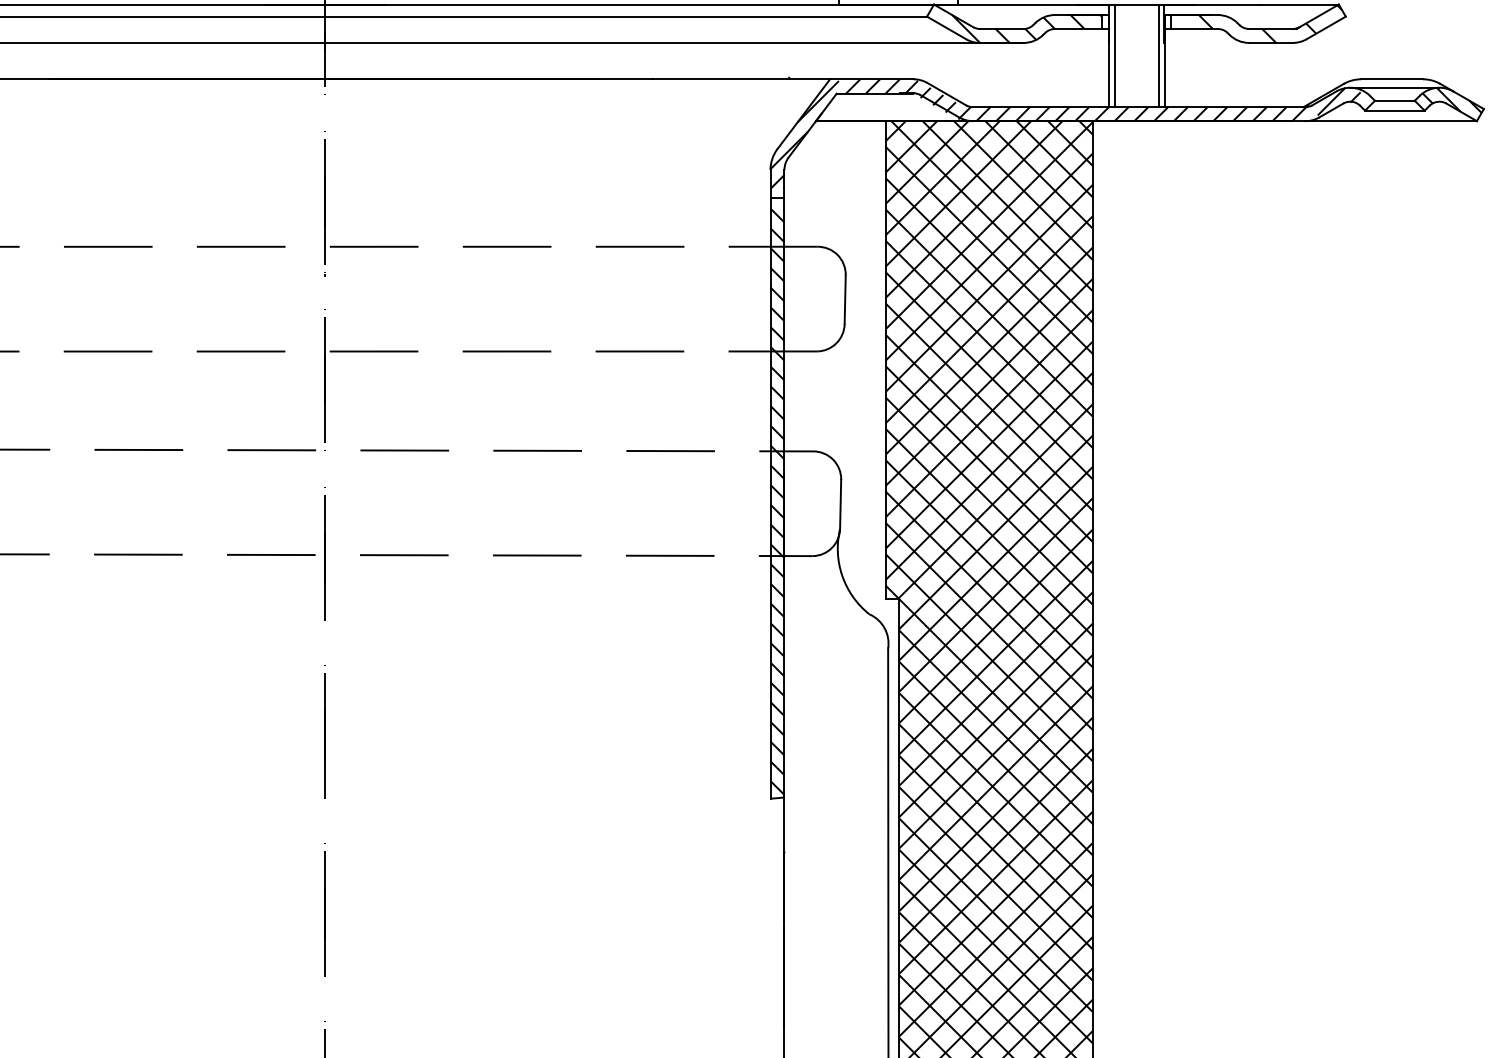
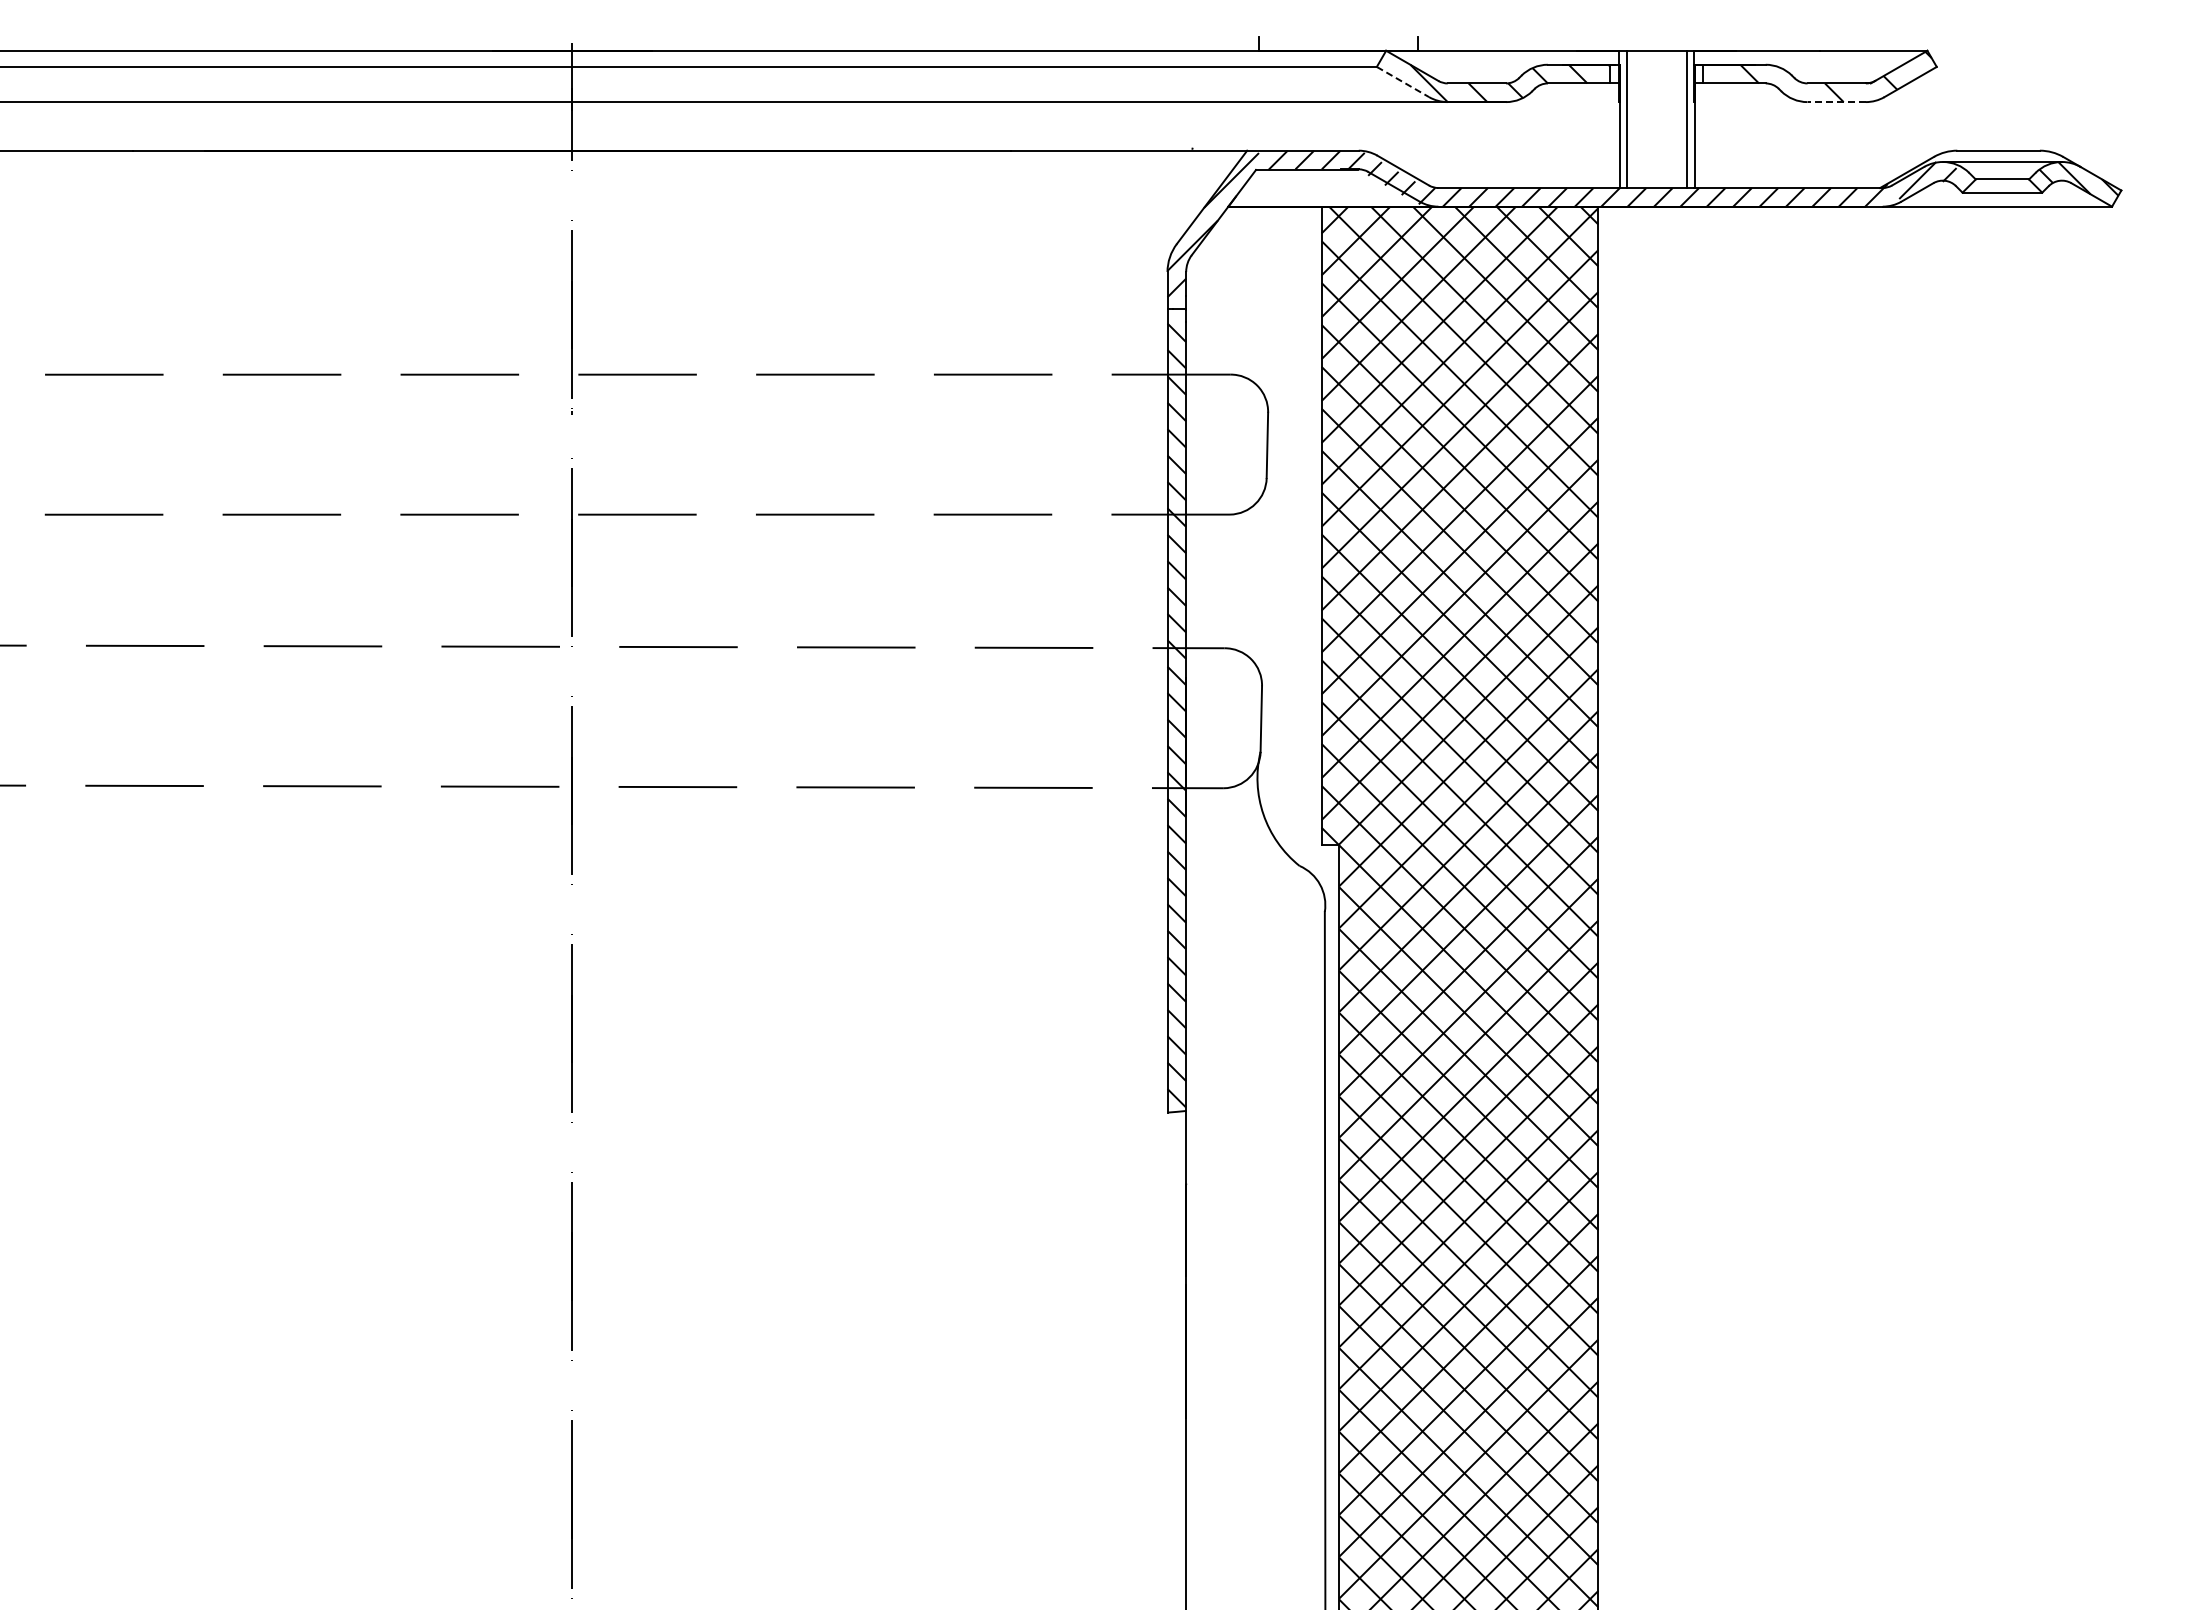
line: (946, 28) -> (1403, 82), solid -> dashed
line: (1270, 43) -> (1836, 102), solid -> dashed

